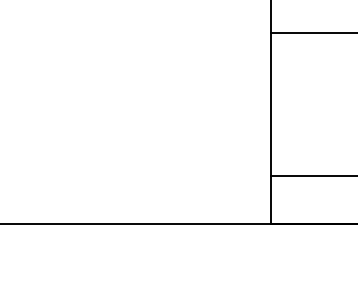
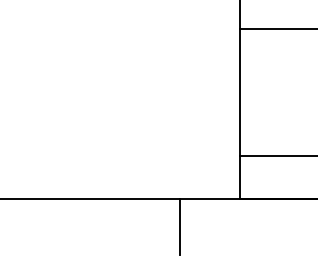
line: (203, 255) -> (180, 227), added

